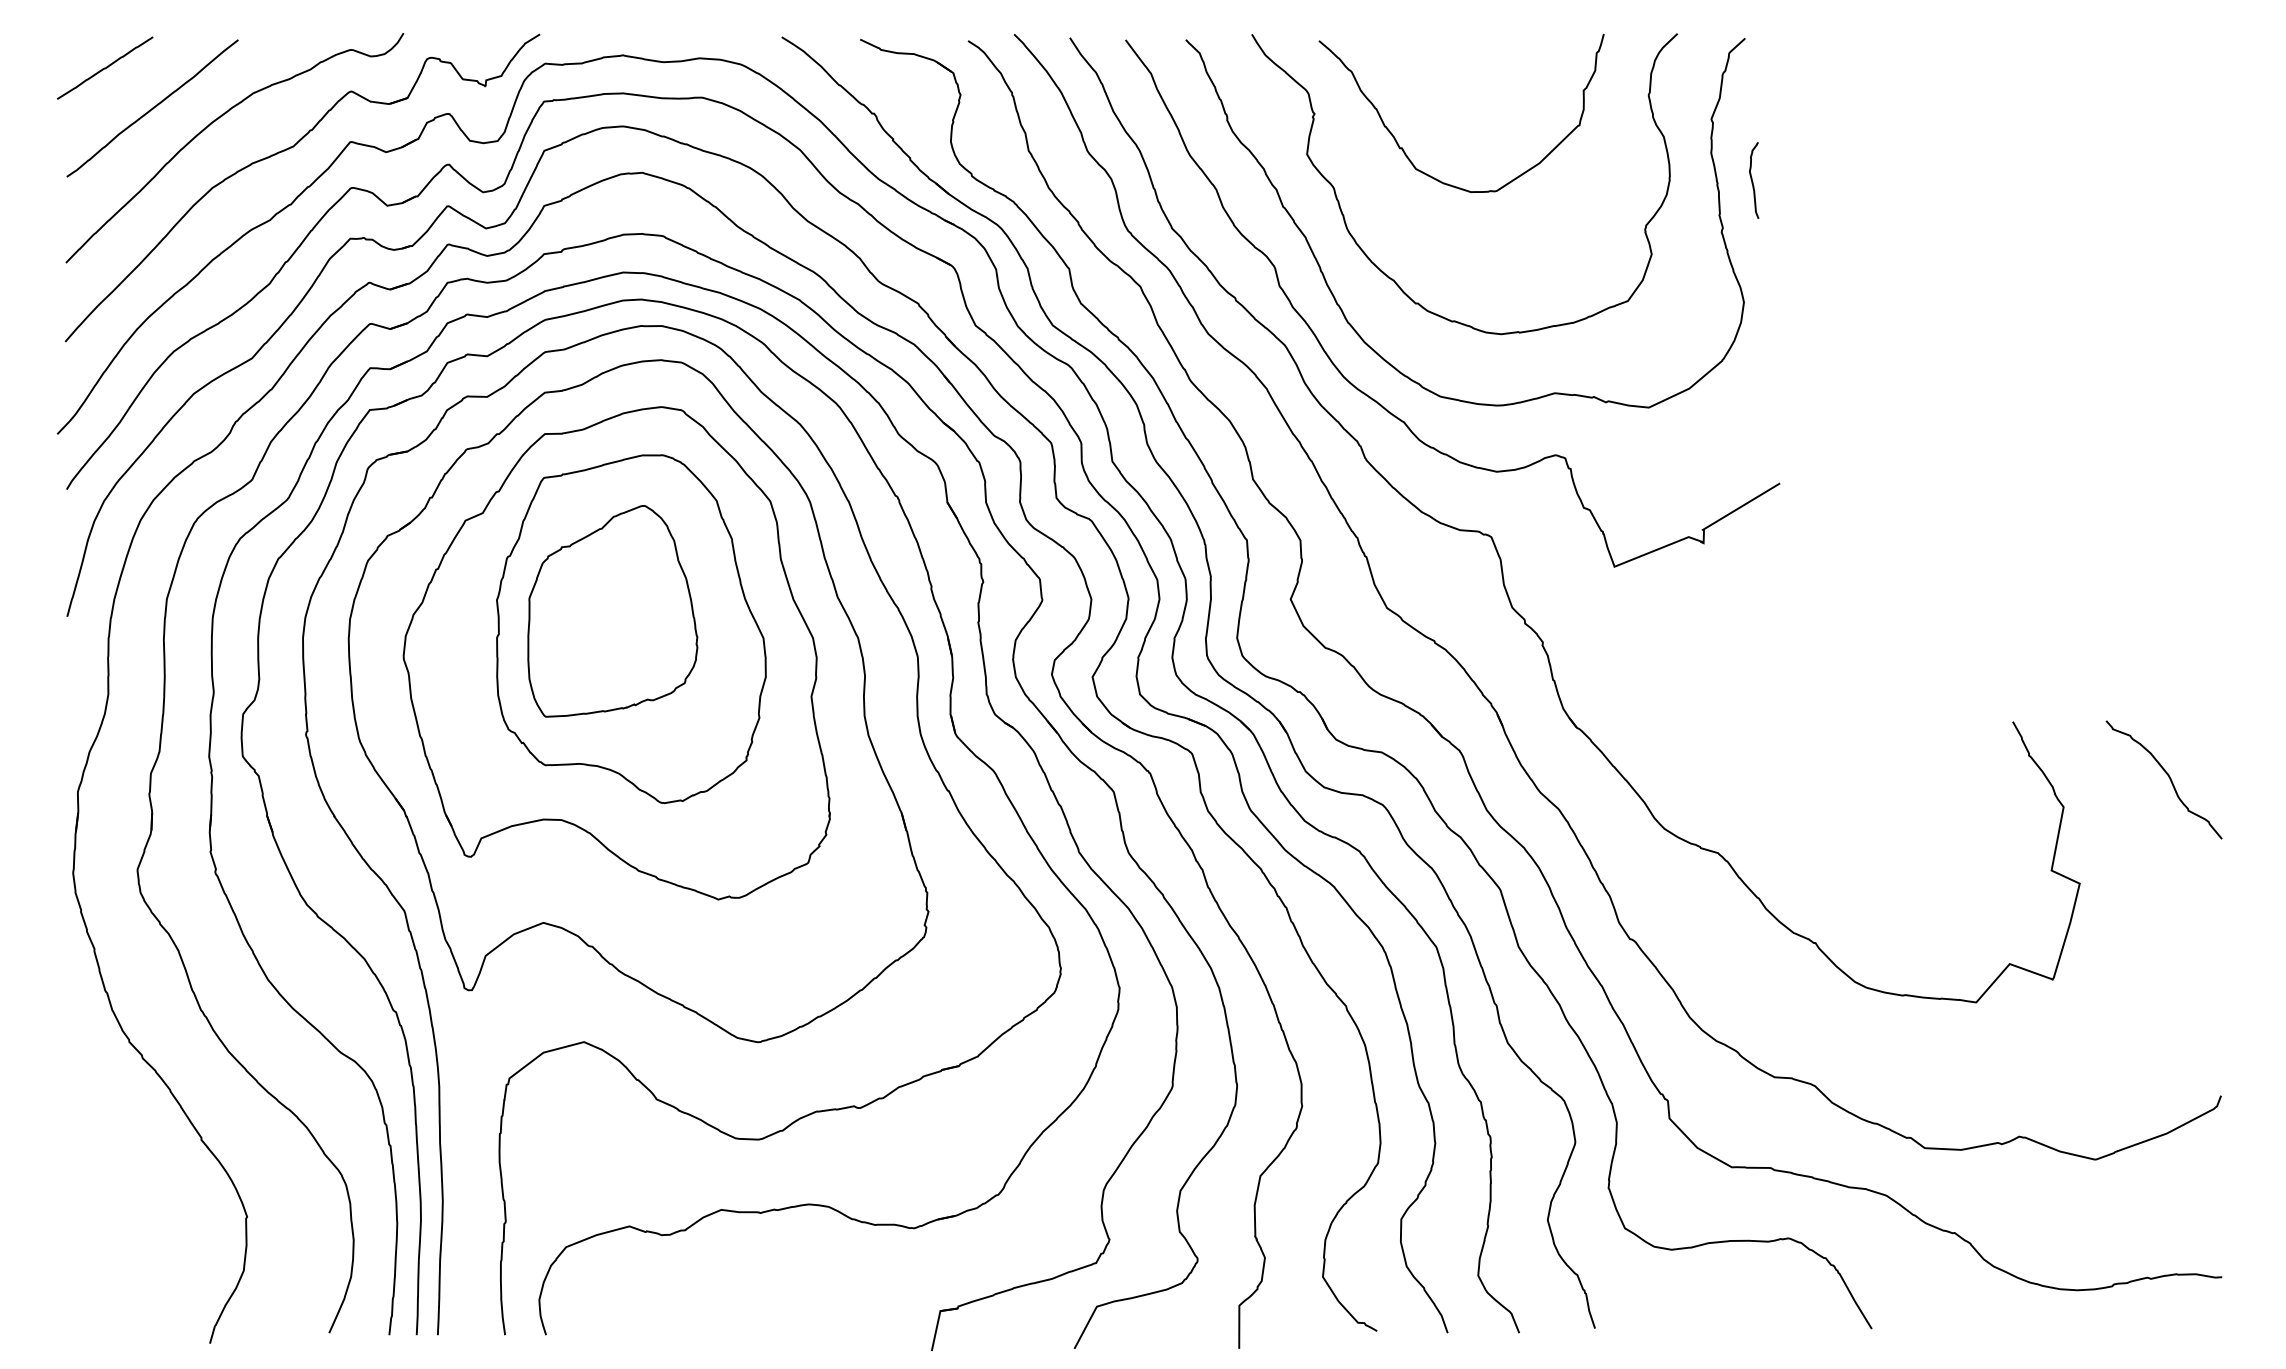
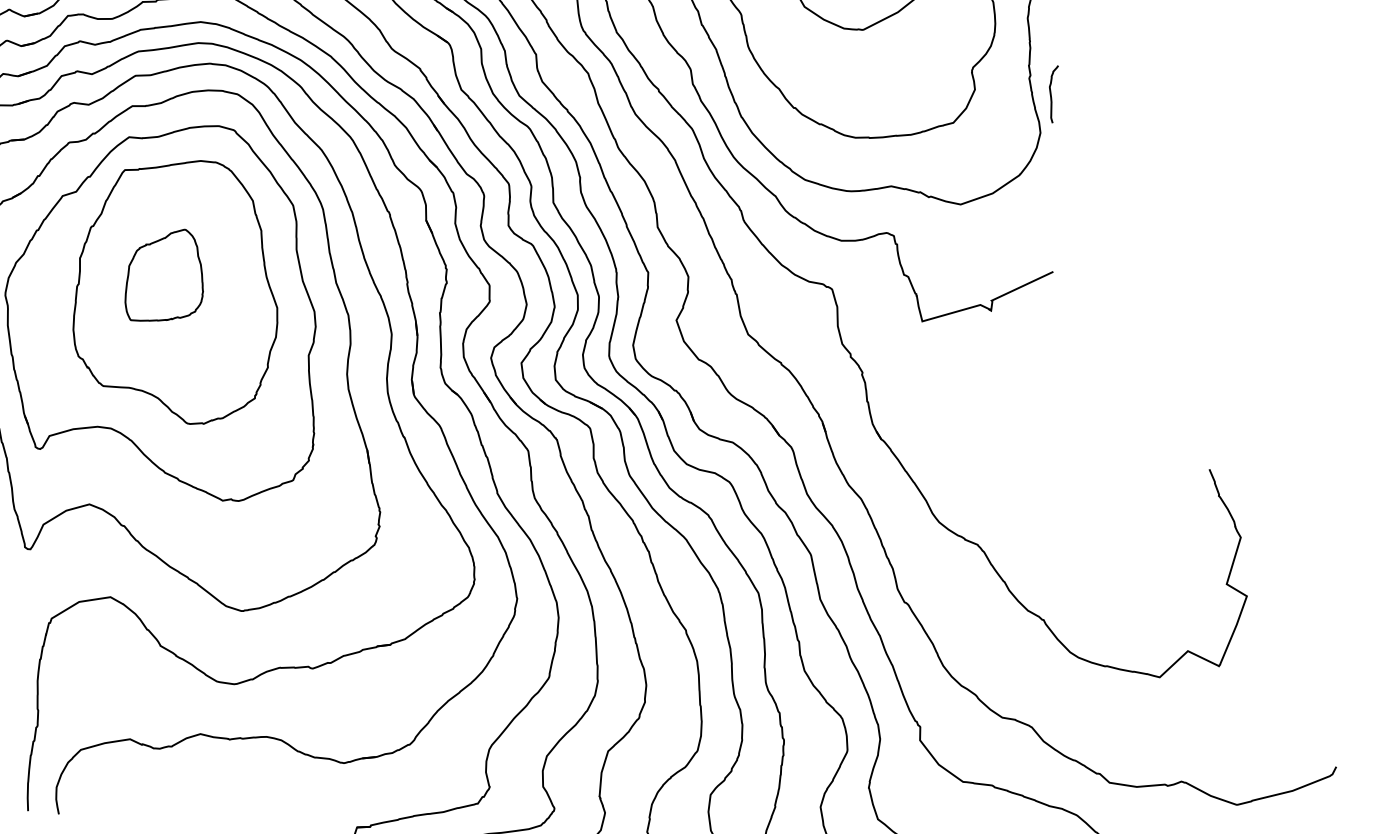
curve: (1753, 181) -> (1051, 94), moved
part: (612, 611) -> (165, 275), size x0.6
curve: (2168, 777) -> (1321, 523), removed

